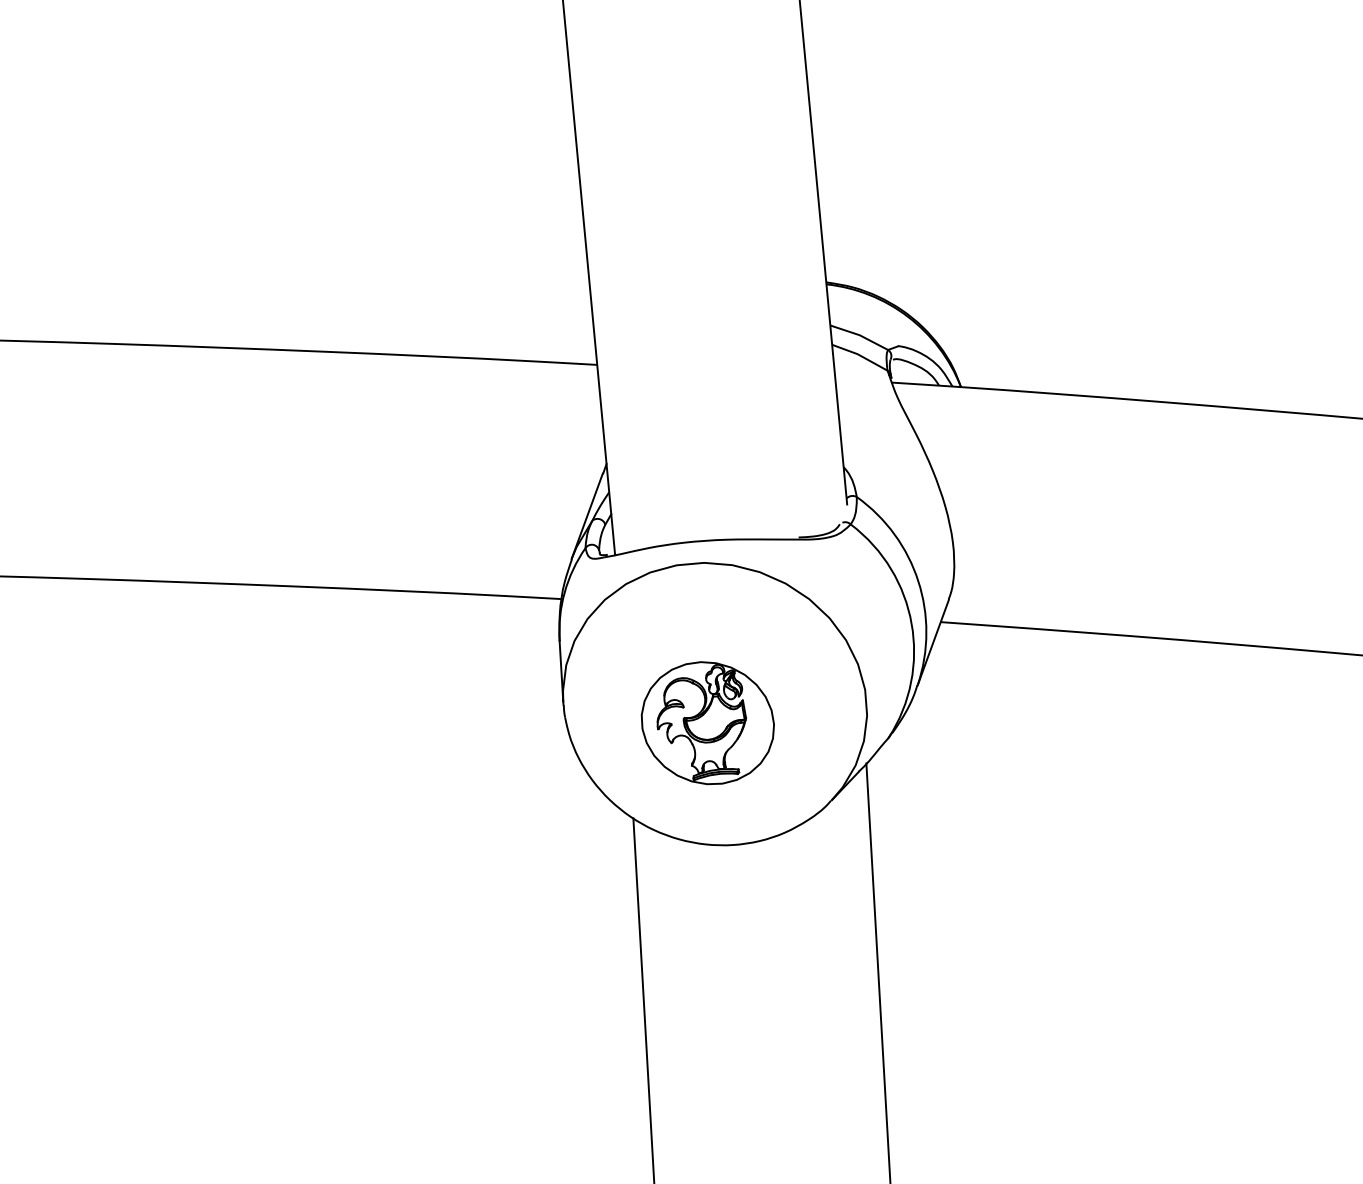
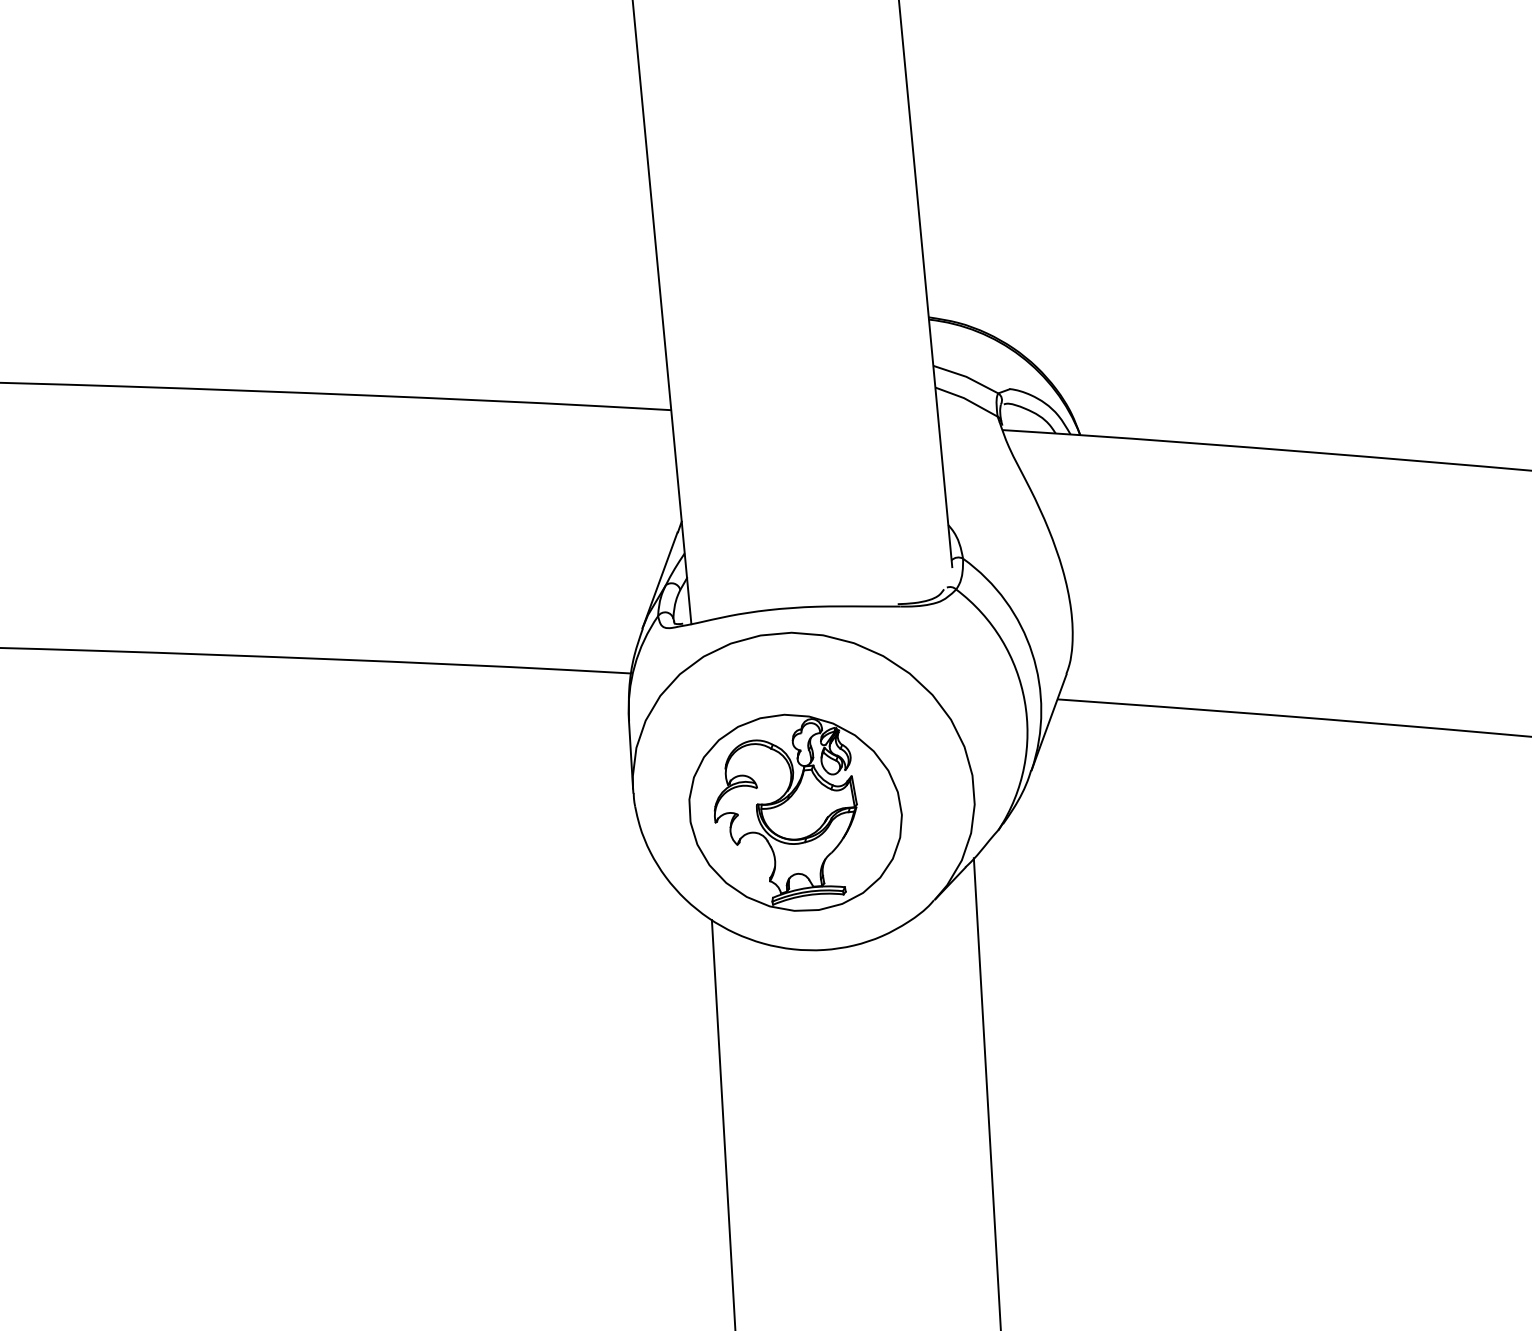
part: (707, 723) -> (795, 813), size x1.43

